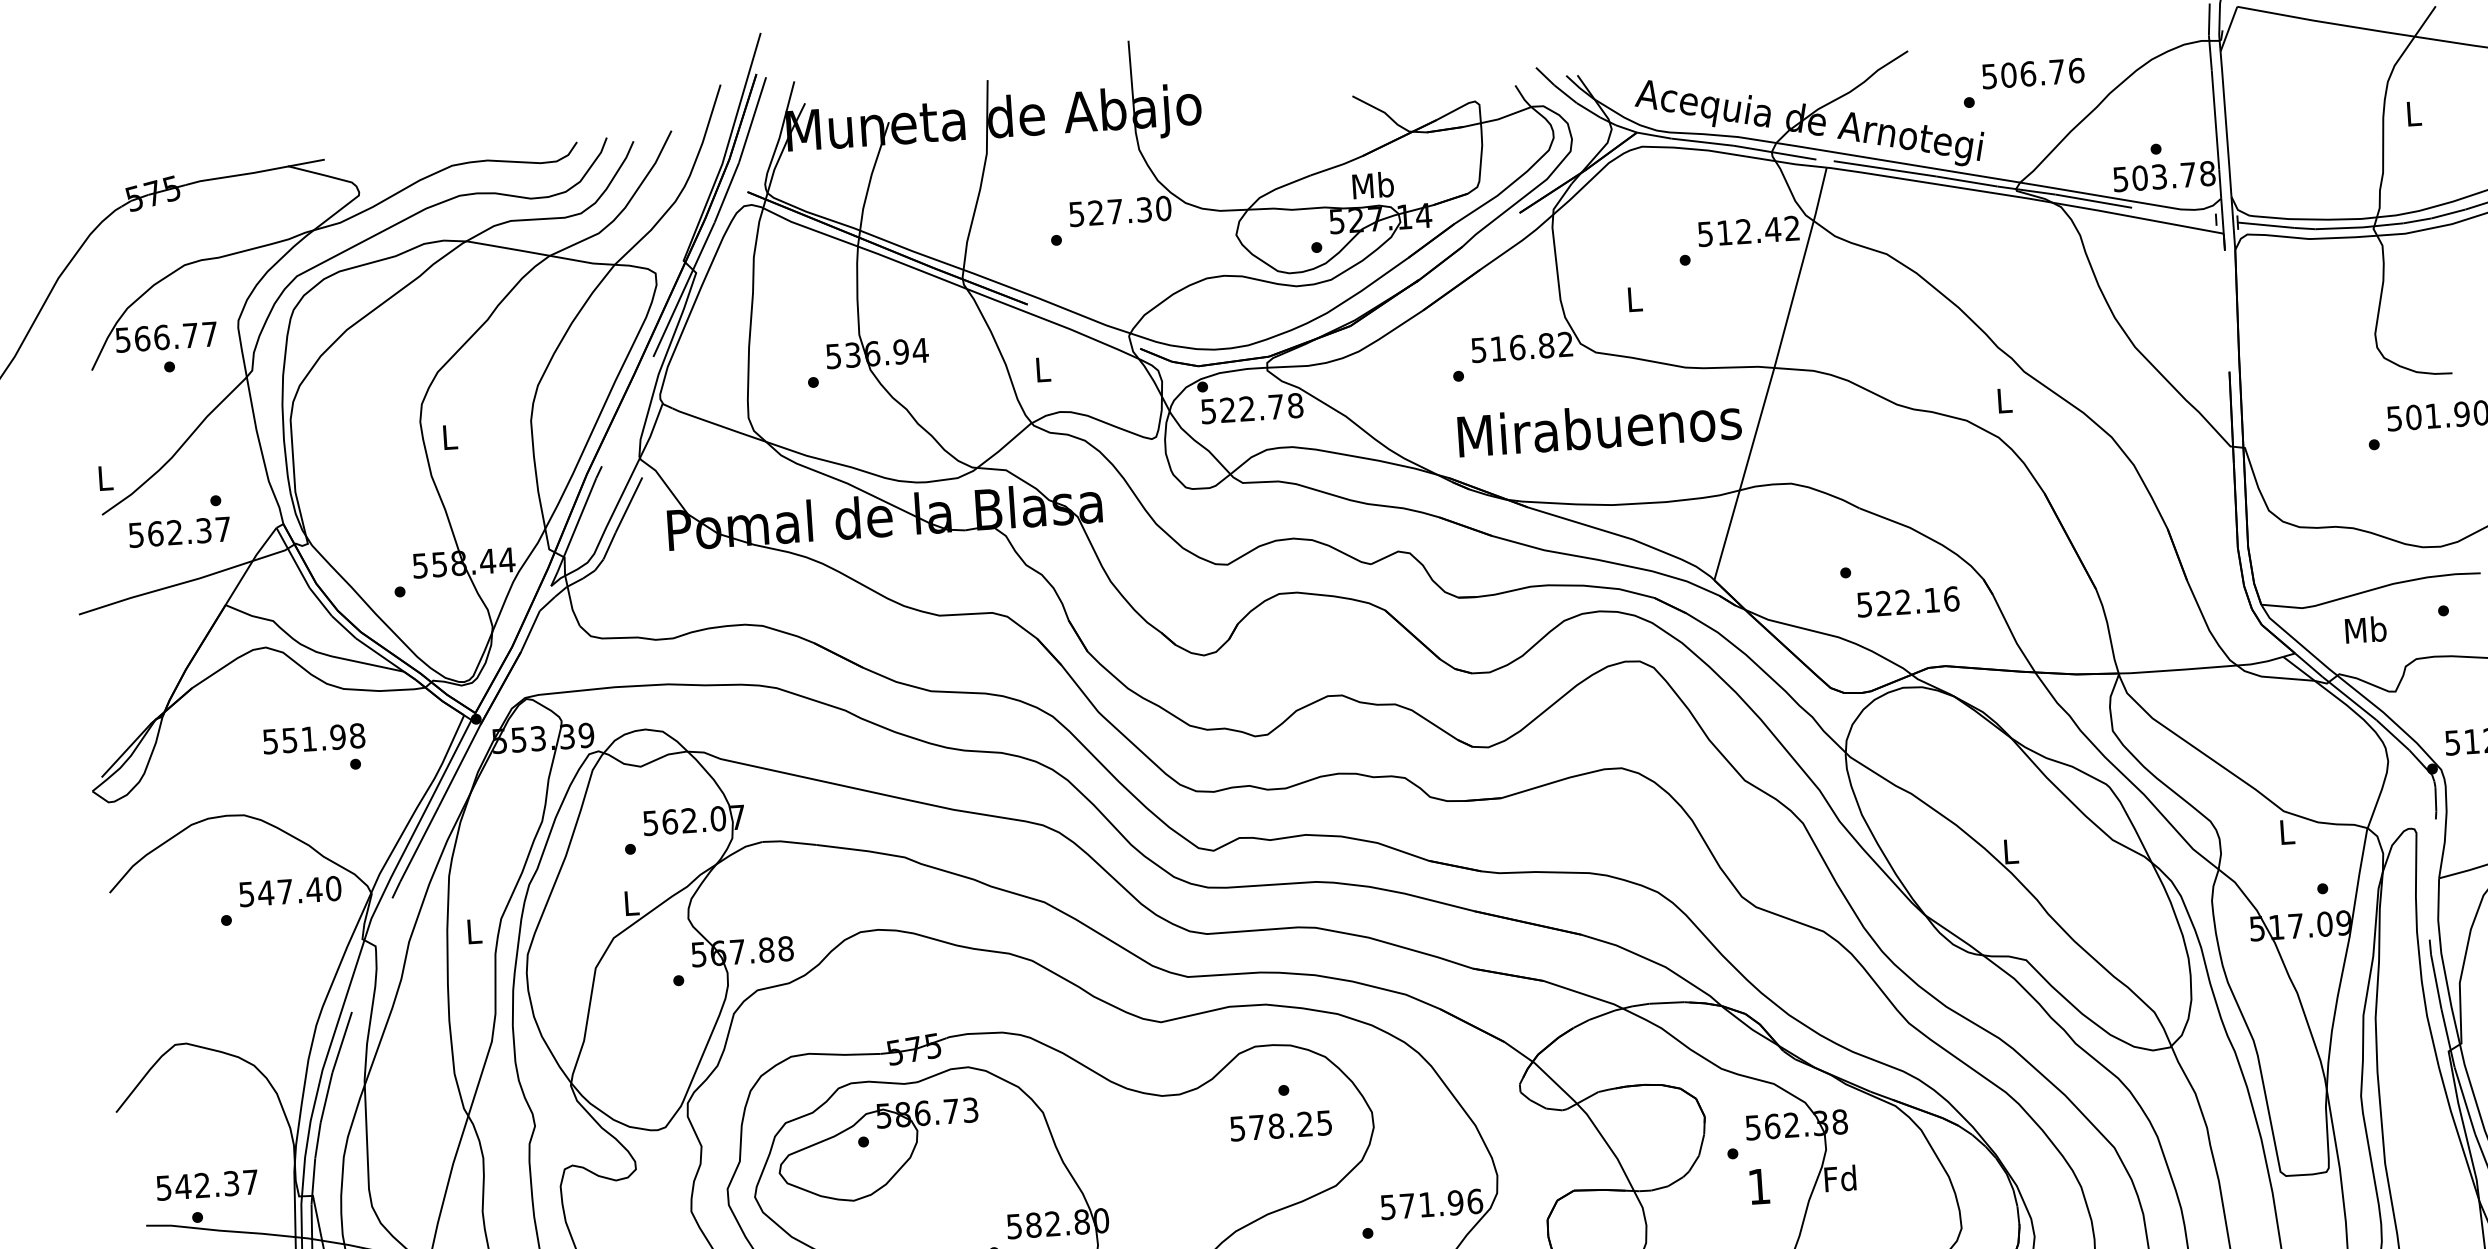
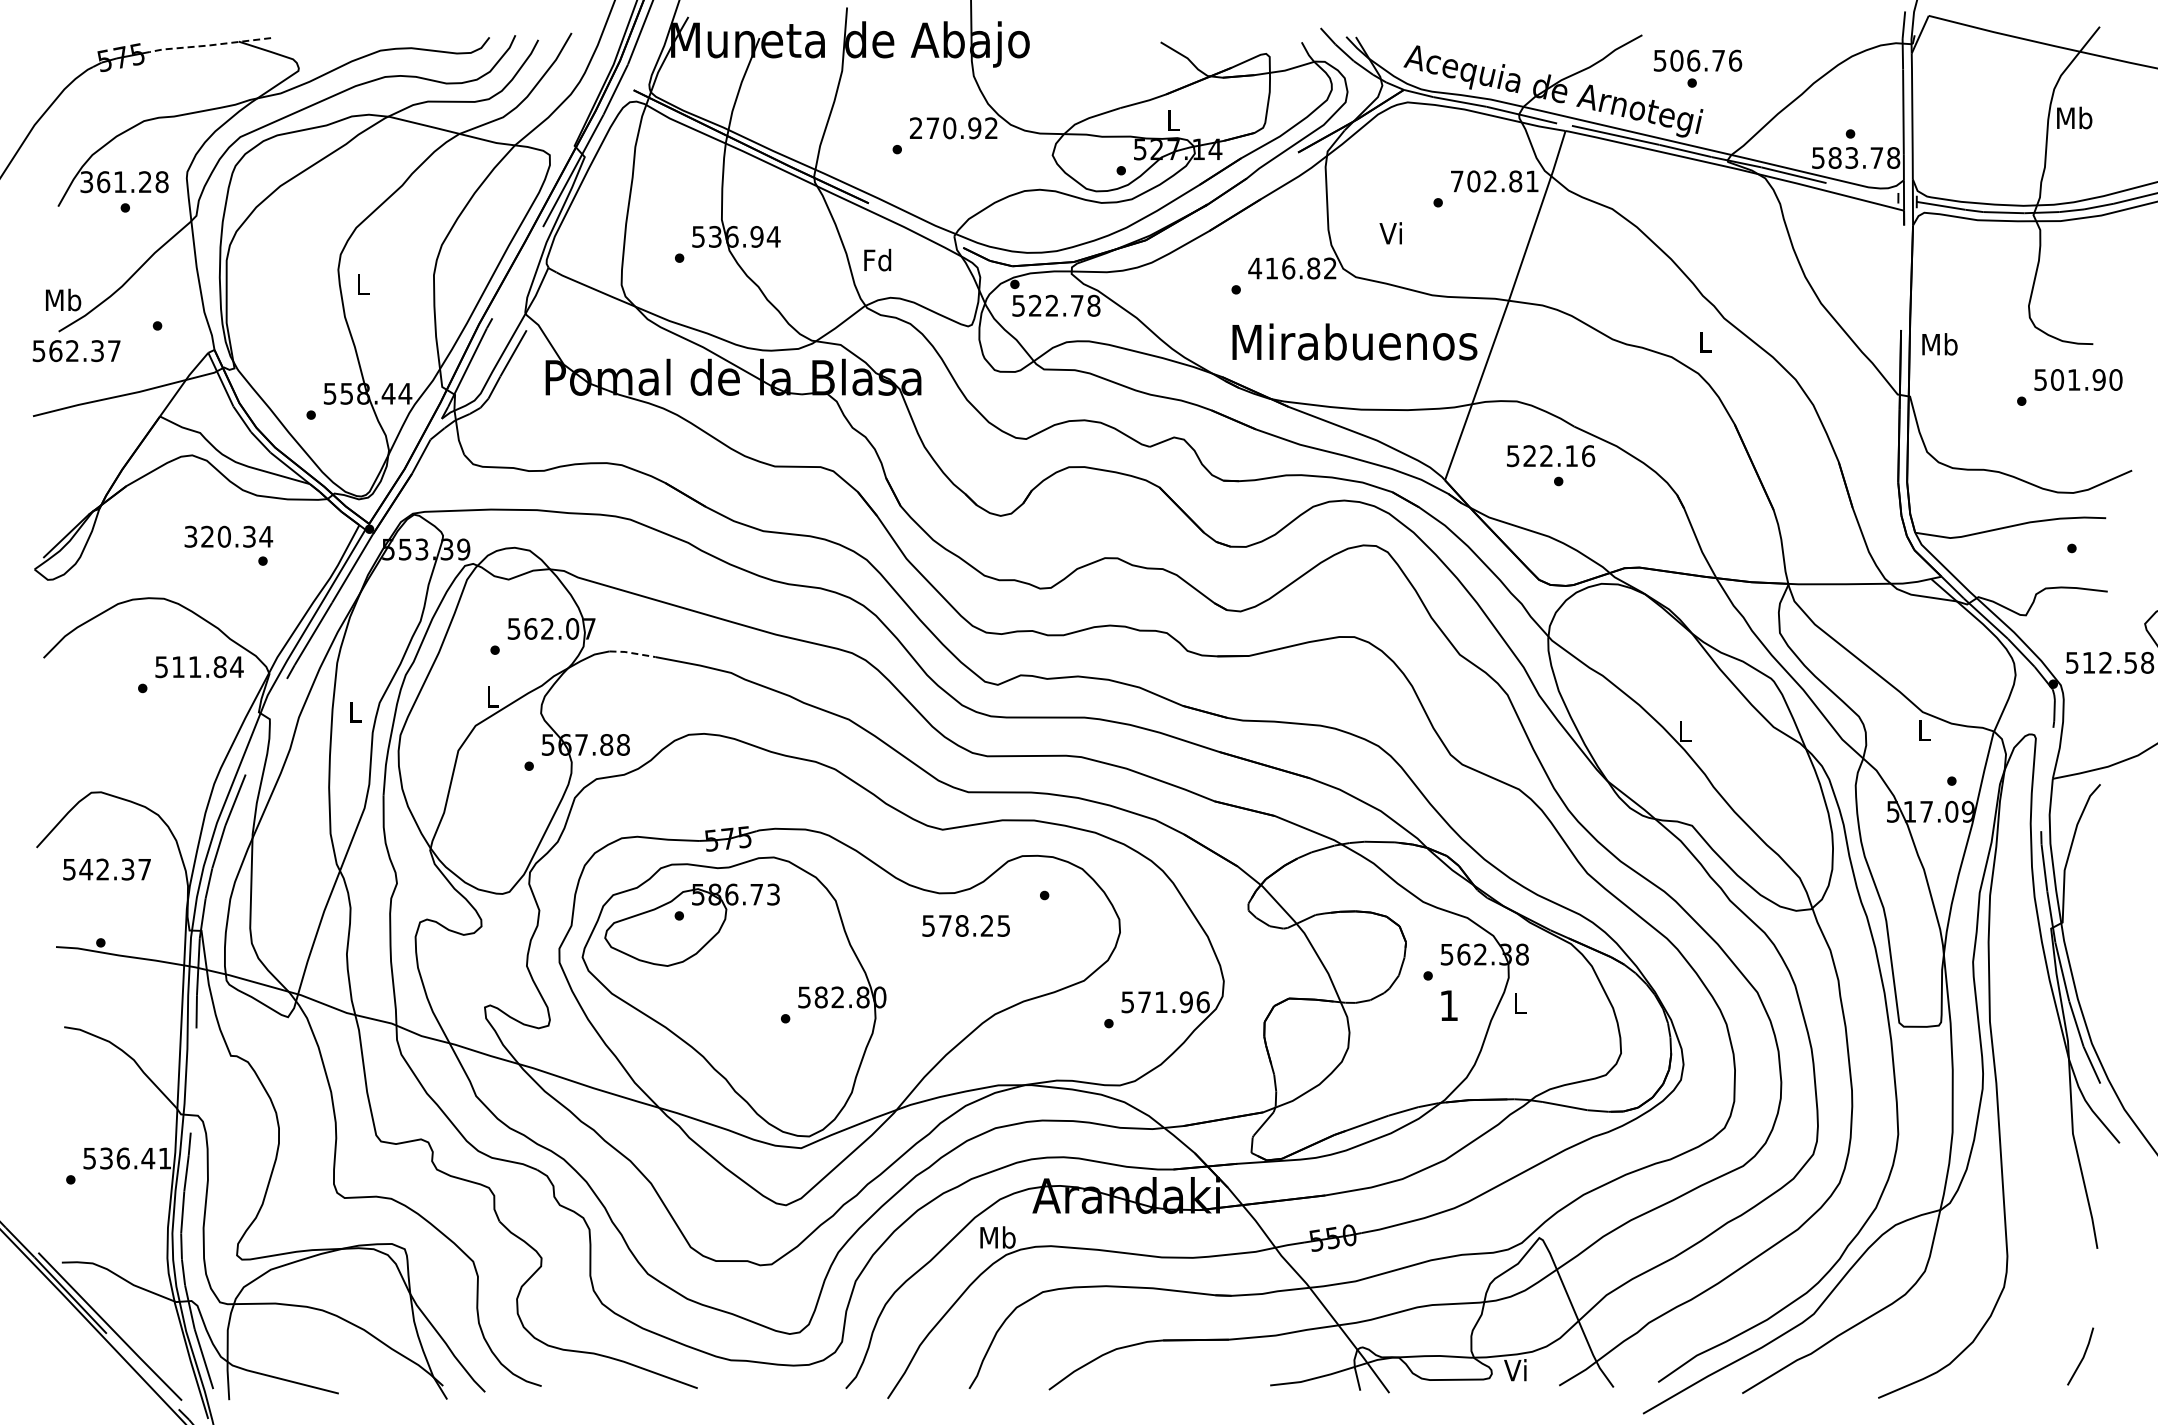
text: (2033, 73) -> (1698, 60), moved
text: (2413, 113) -> (2074, 117), L -> Mb
line: (254, 172) -> (209, 45), solid -> dashed
text: (2139, 177) -> (1834, 157), 503.78 -> 583.78
text: (1373, 185) -> (1173, 120), Mb -> L
text: (1119, 211) -> (953, 128), 527.30 -> 270.92
text: (1748, 231) -> (1494, 181), 512.42 -> 702.81
text: (1632, 299) -> (1390, 233), L -> Vi
text: (166, 337) -> (124, 182), 566.77 -> 361.28
text: (1479, 350) -> (1255, 268), 516.82 -> 416.82
text: (1042, 368) -> (877, 259), L -> Fd
text: (105, 477) -> (63, 299), L -> Mb
text: (179, 532) -> (76, 351), moved
text: (1908, 602) -> (1551, 456), moved
text: (2365, 630) -> (1939, 344), moved
text: (315, 738) -> (229, 536), 551.98 -> 320.34
line: (789, 842) -> (632, 653), solid -> dashed
text: (299, 891) -> (207, 667), 547.40 -> 511.84
text: (1280, 1125) -> (965, 925), moved
text: (1840, 1178) -> (1519, 1003), Fd -> L
text: (206, 1185) -> (106, 869), moved

